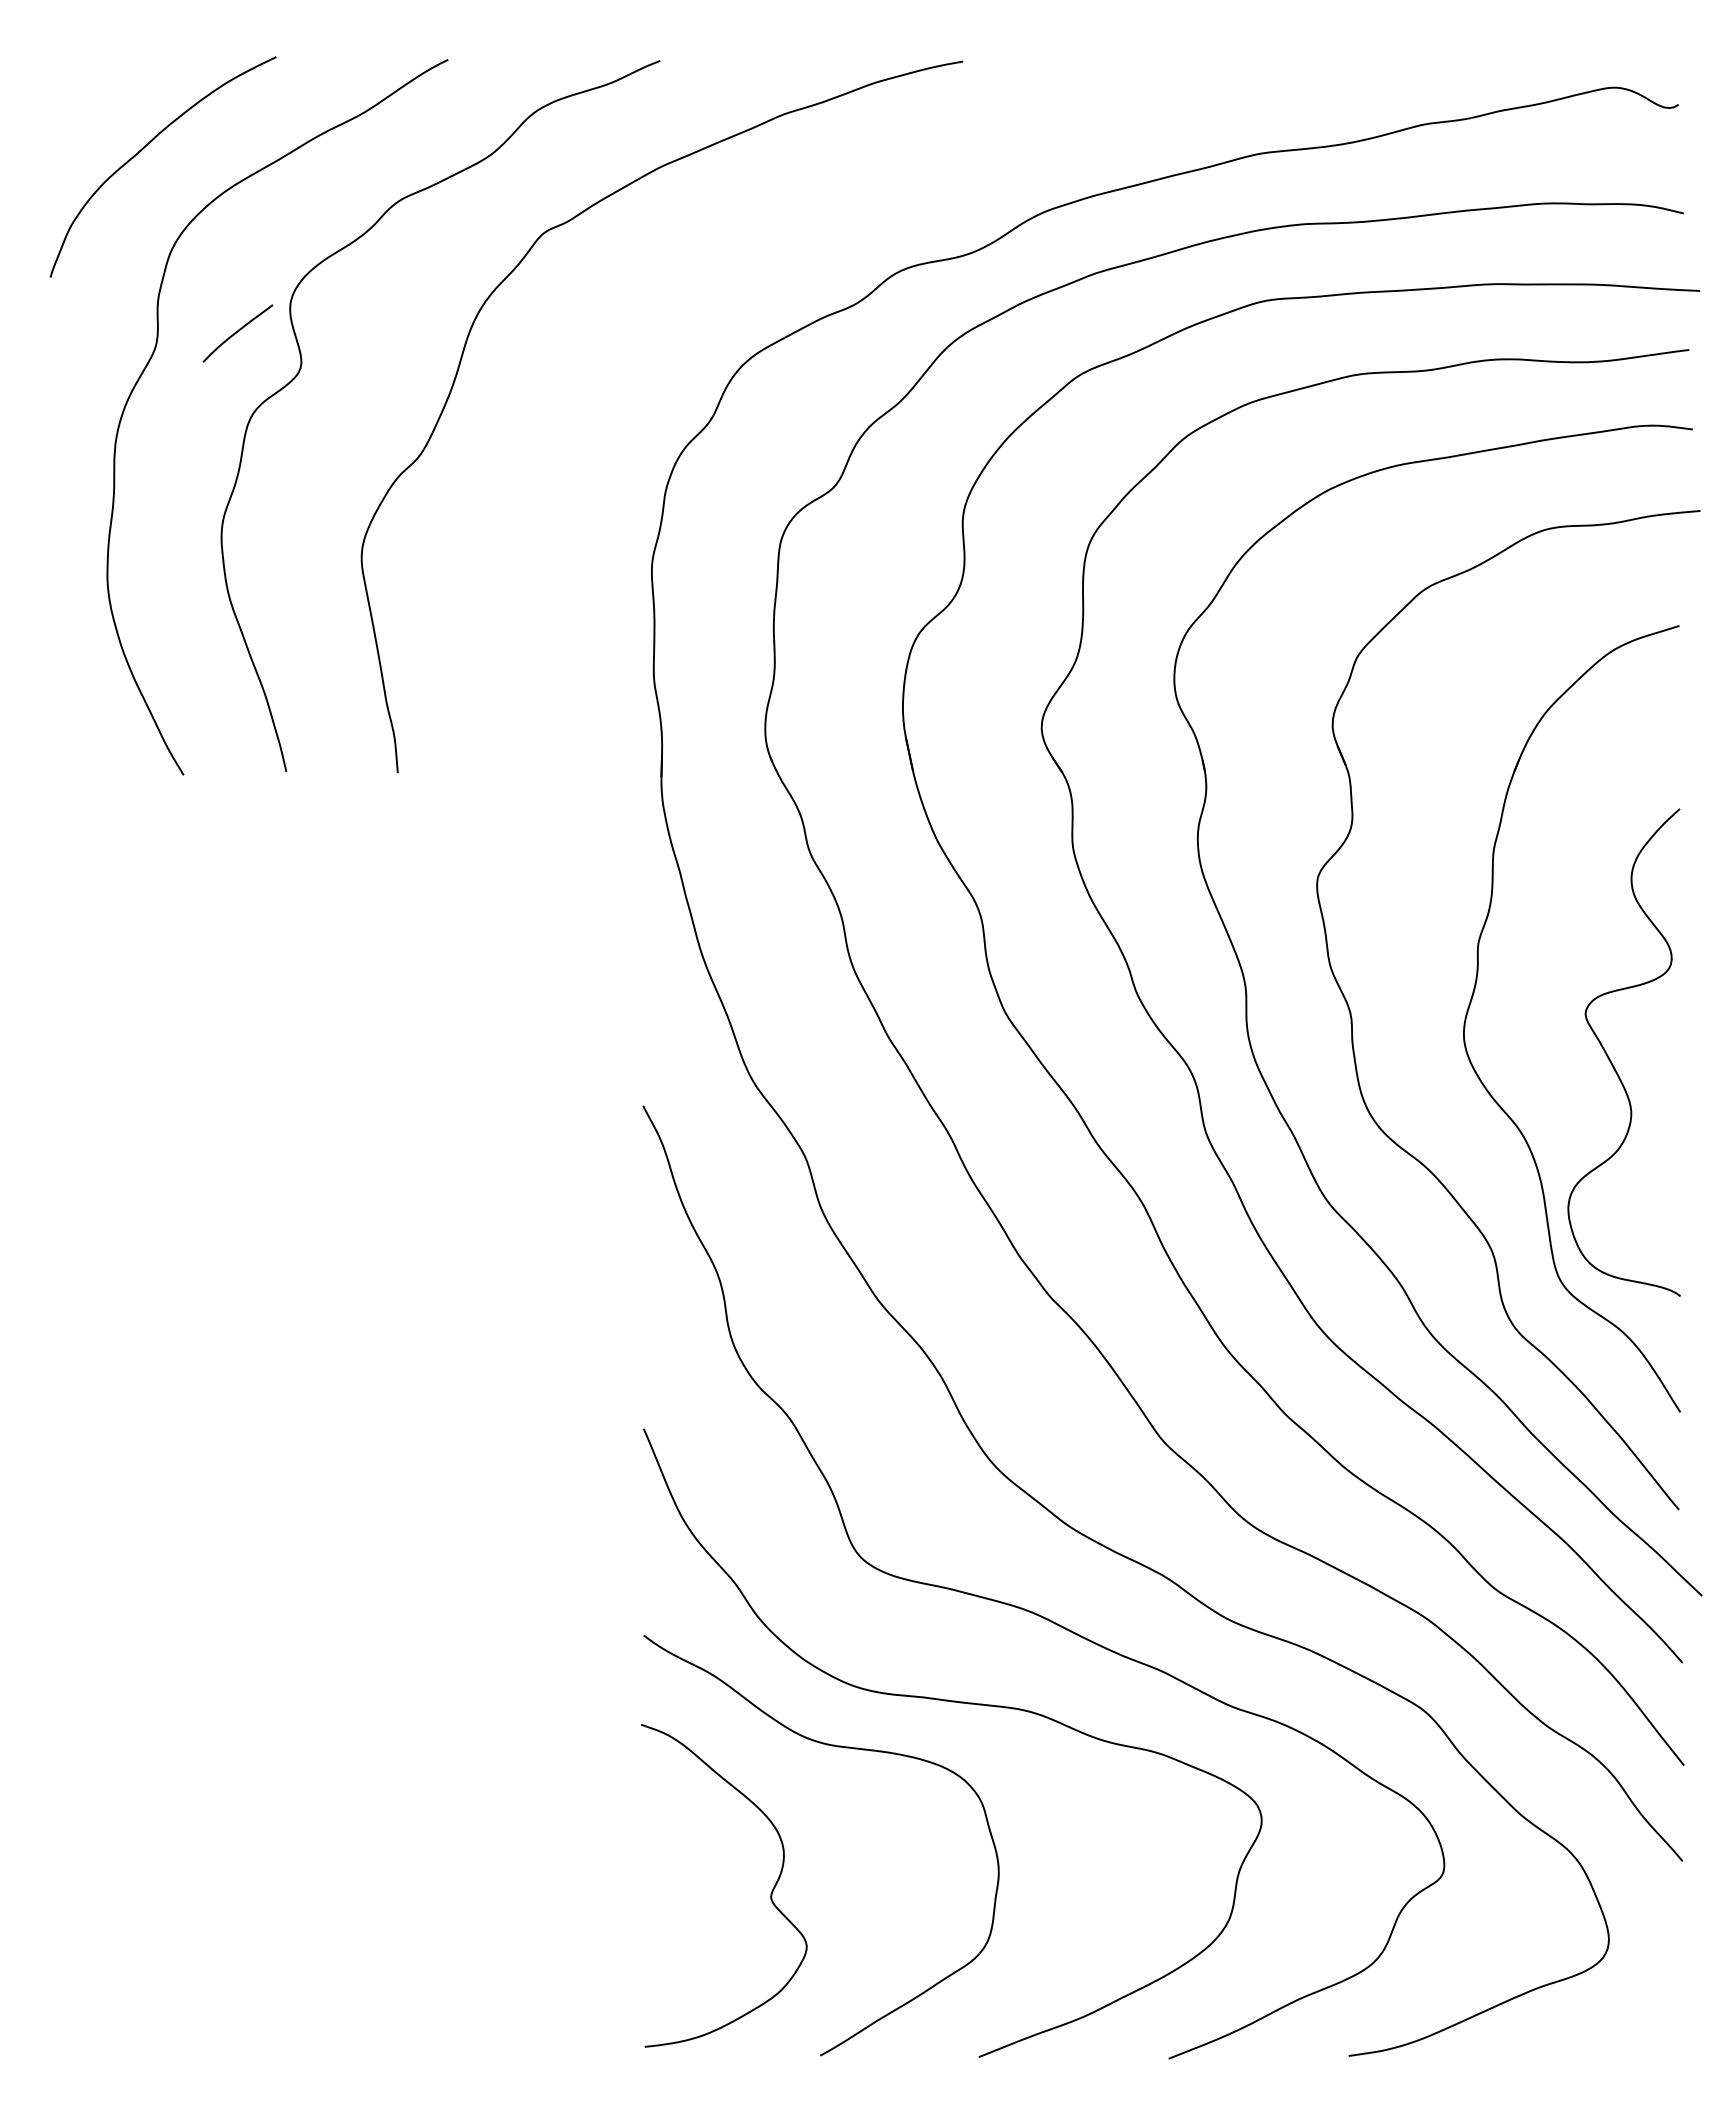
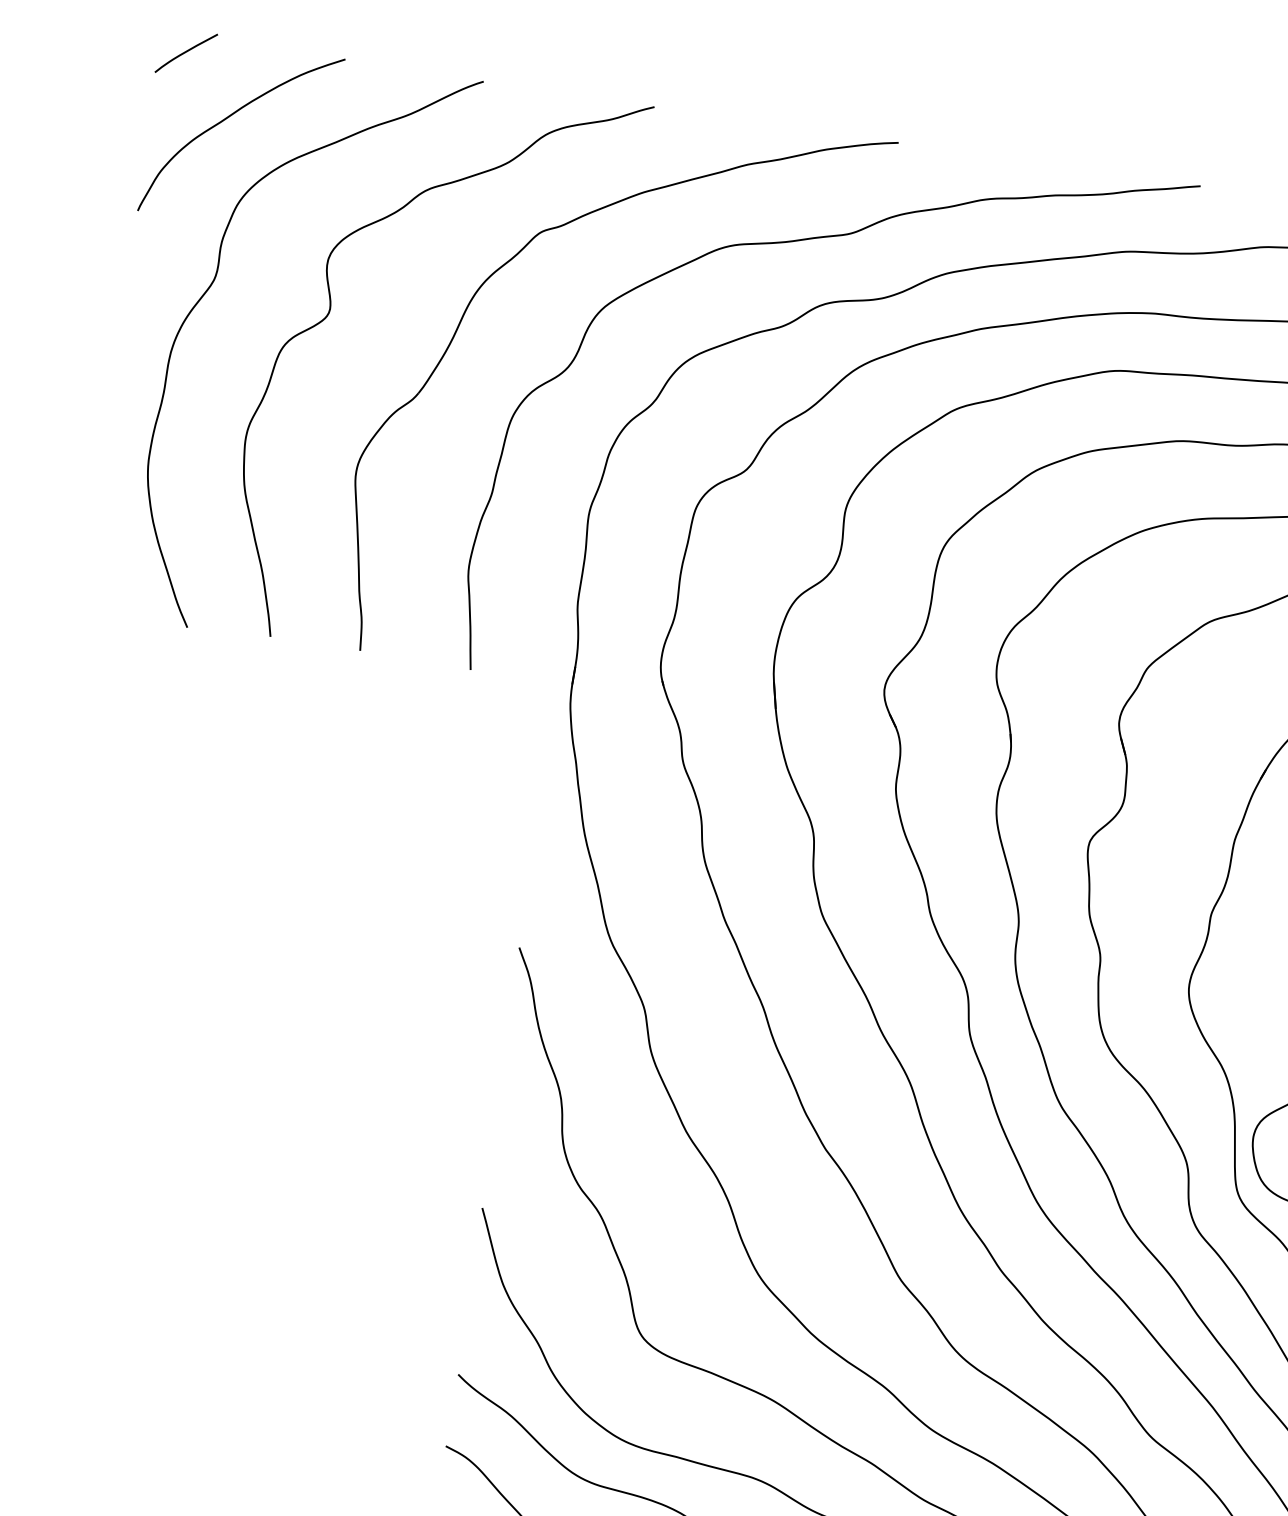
curve: (863, 197) -> (802, 240), added
curve: (237, 332) -> (186, 52), moved

